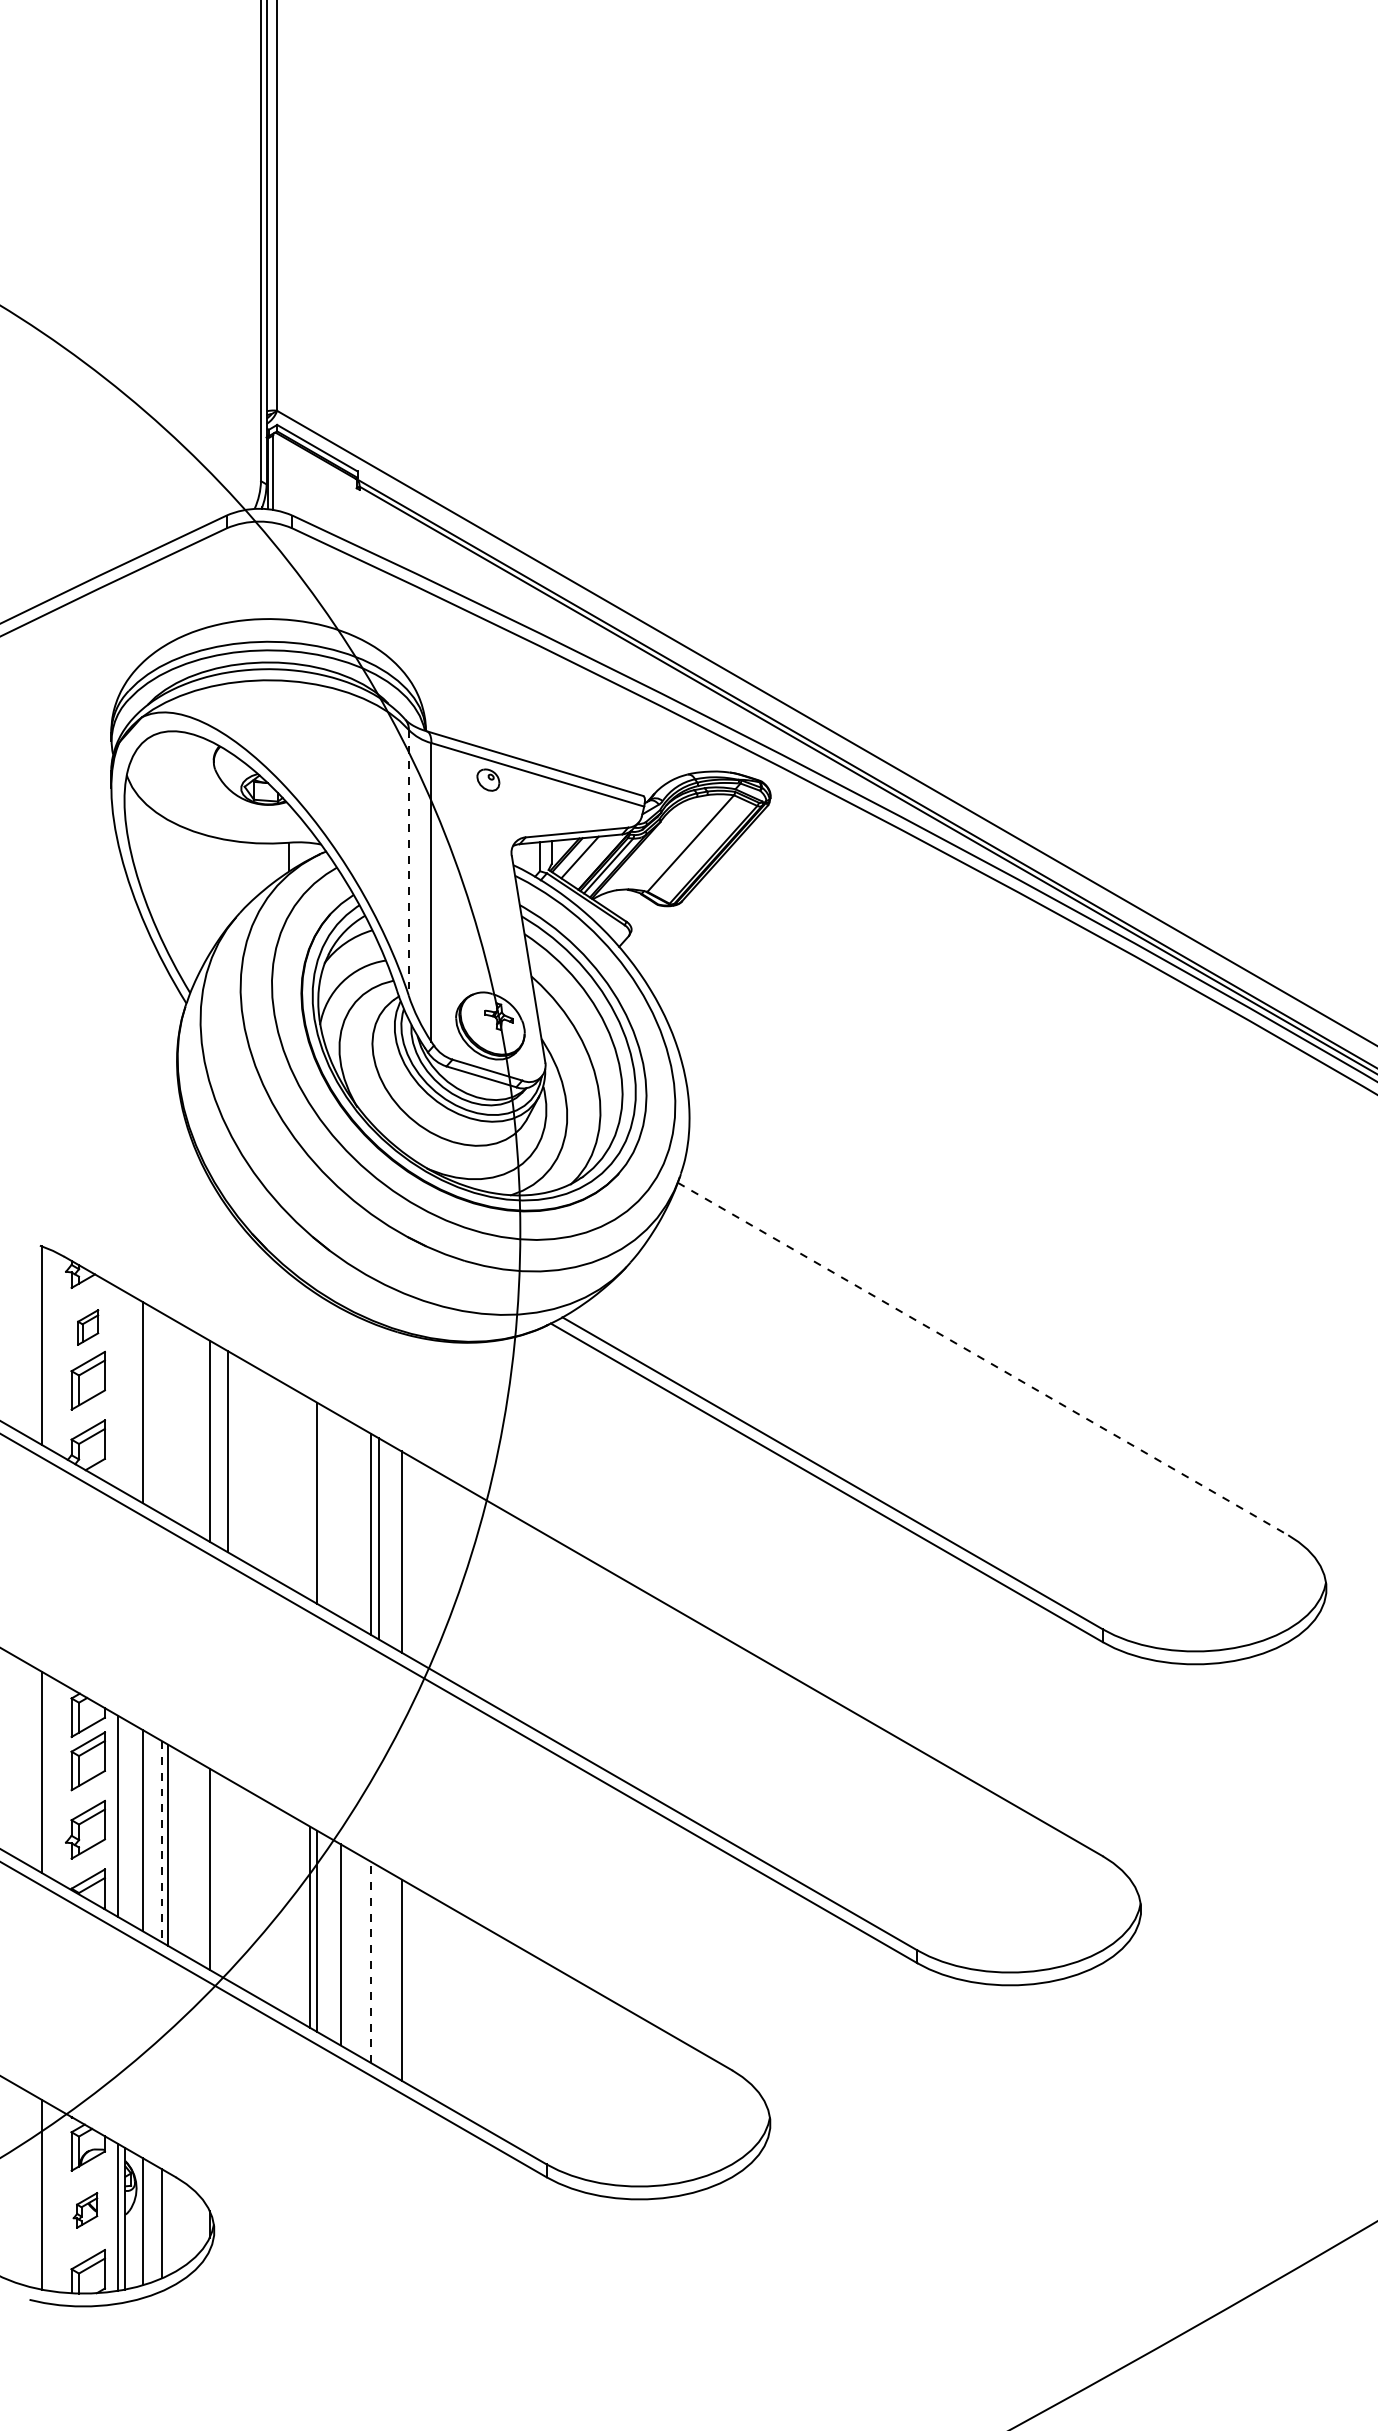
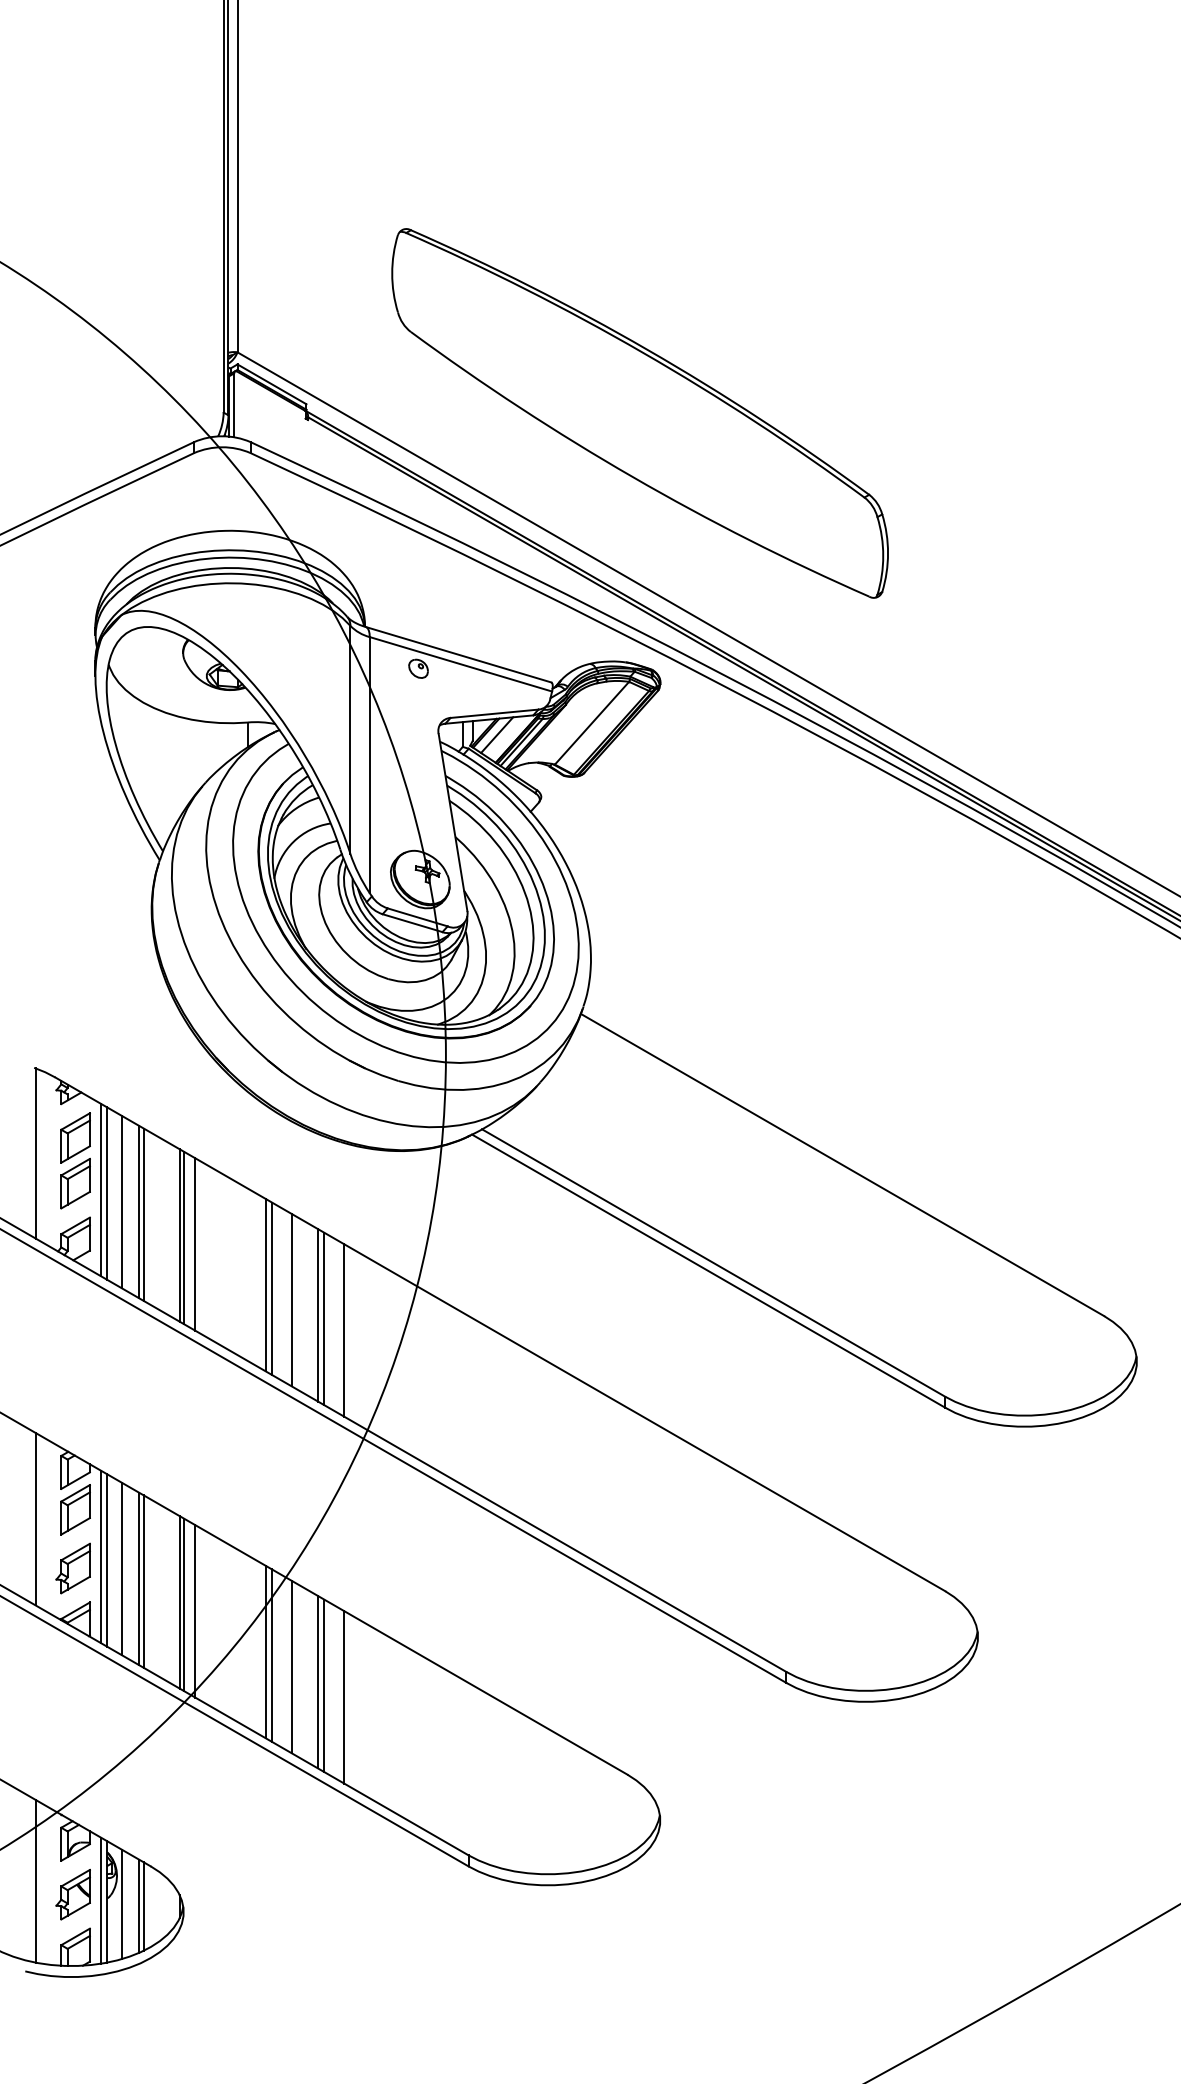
part: (746, 482) -> (639, 413), added
line: (408, 862) -> (350, 739), dashed -> solid
part: (87, 1327) -> (74, 1137), size x1.67
line: (983, 1359) -> (842, 1165), dashed -> solid
line: (117, 1387) -> (100, 1189), added
line: (125, 1392) -> (107, 1193), added
line: (162, 1413) -> (139, 1211), added
line: (167, 1416) -> (143, 1214), added
line: (214, 1443) -> (183, 1237), added
line: (309, 1498) -> (265, 1284), added
line: (340, 1516) -> (291, 1299), added
line: (125, 1820) -> (107, 1560), added
line: (162, 1841) -> (139, 1578), dashed -> solid
line: (214, 1871) -> (183, 1604), added
line: (228, 1879) -> (195, 1611), added
line: (371, 1962) -> (318, 1682), dashed -> solid
line: (378, 1966) -> (324, 1685), added
part: (85, 2210) -> (73, 1894), size x1.67
line: (167, 2223) -> (143, 1905), added

